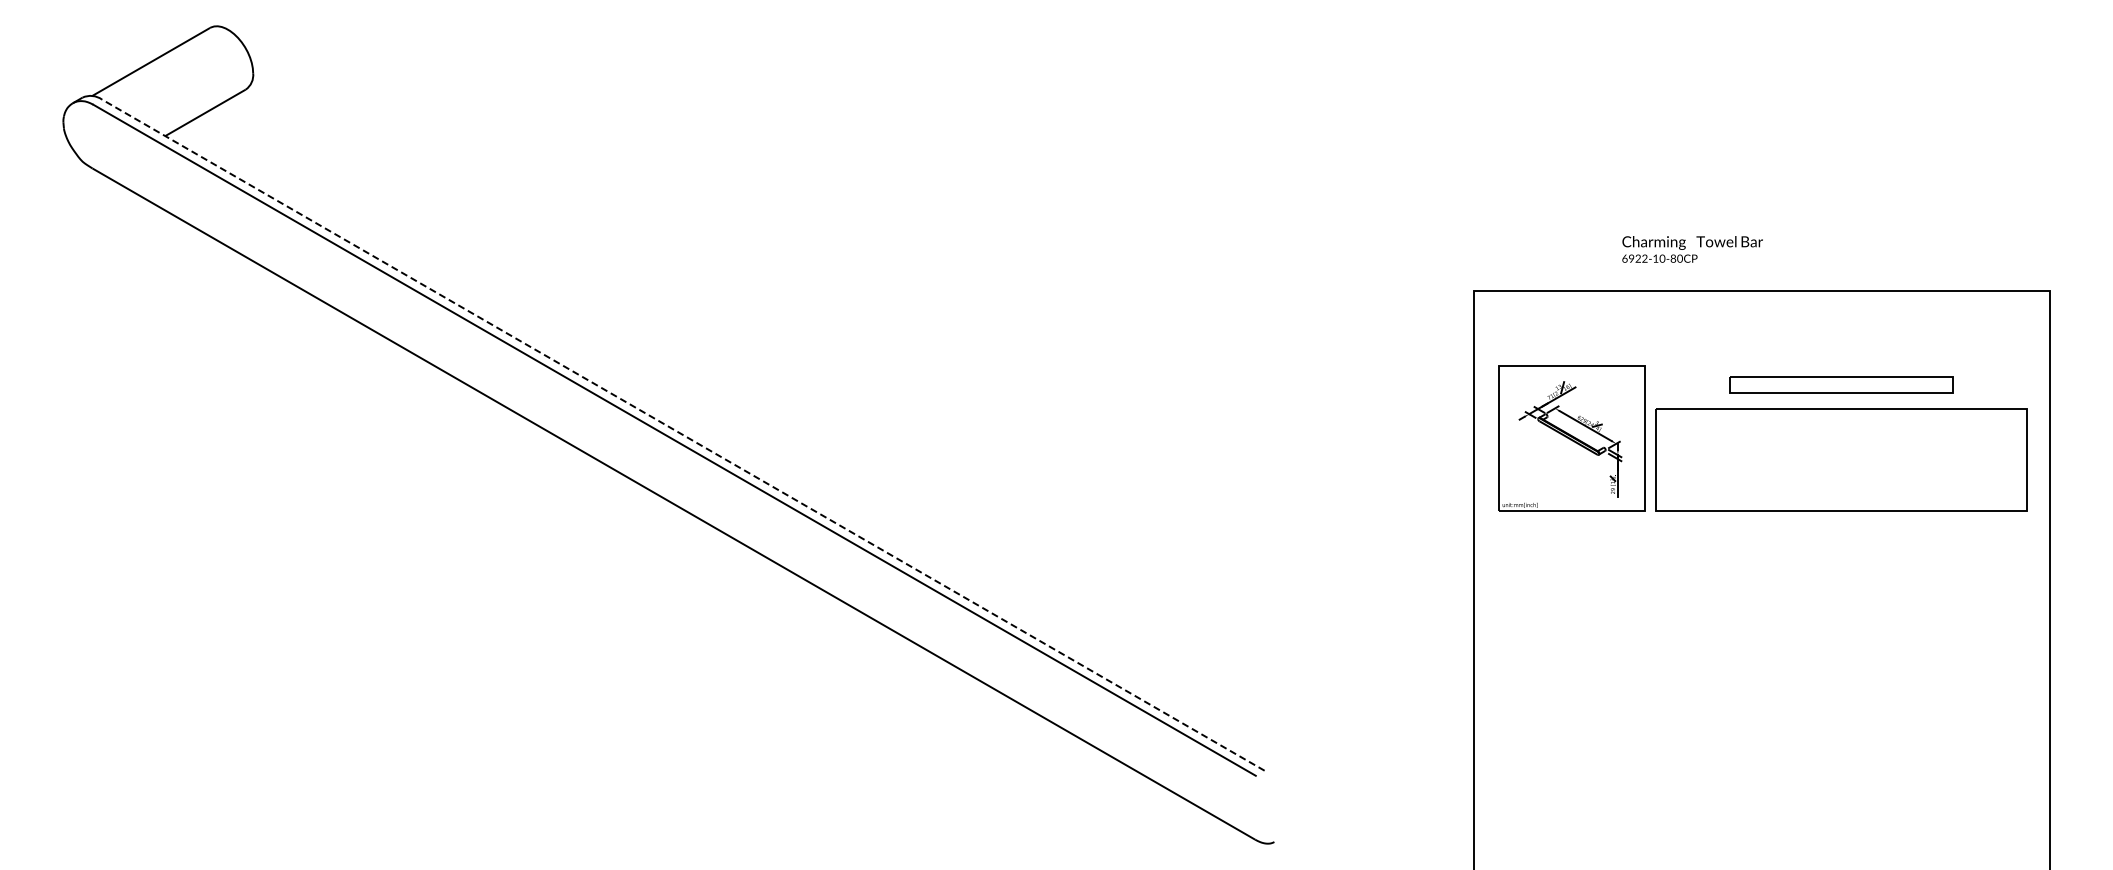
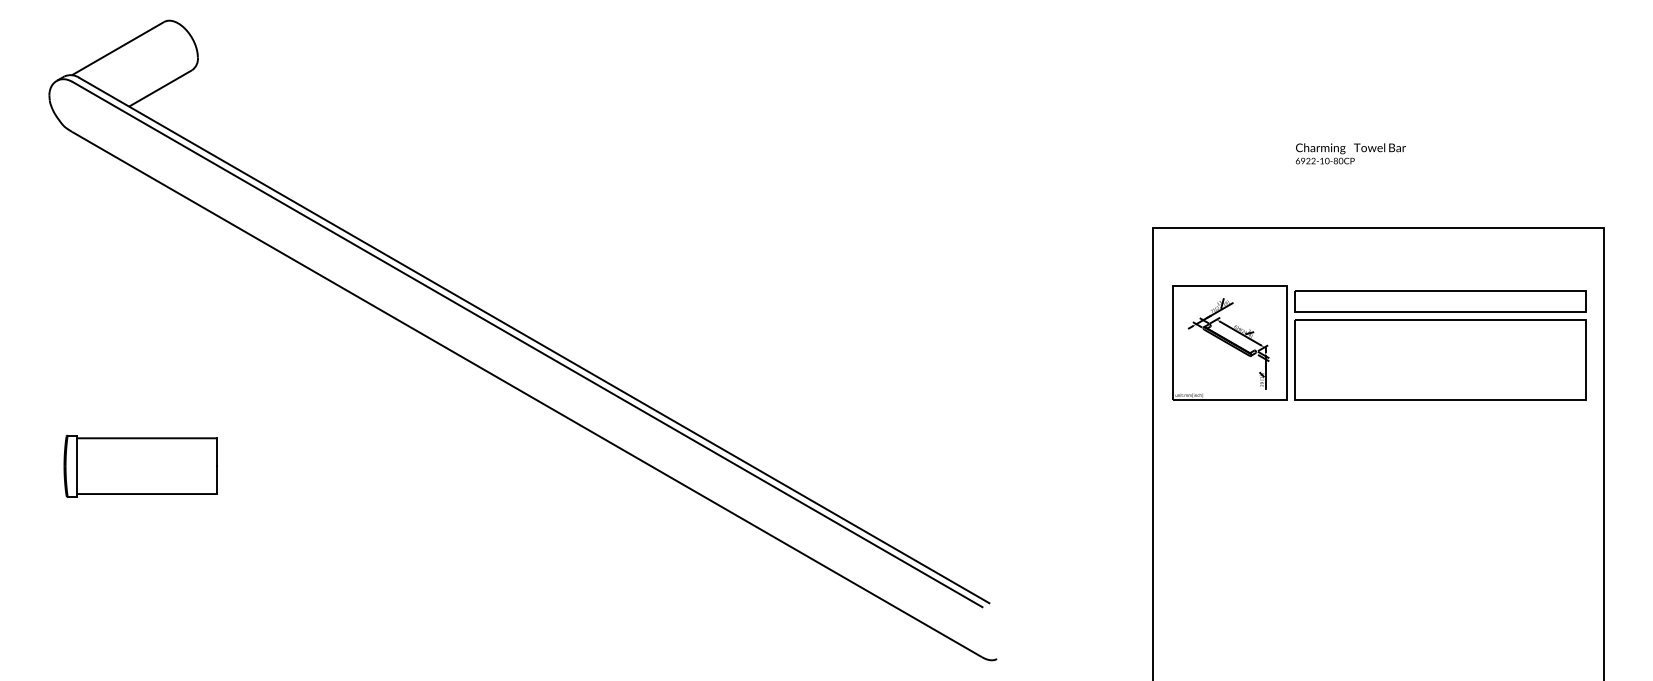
text: (1692, 249) -> (1350, 153), moved
part: (1841, 384) -> (1440, 300), size x1.67
line: (682, 434) -> (533, 340), dashed -> solid
part: (179, 595) -> (140, 466), added

